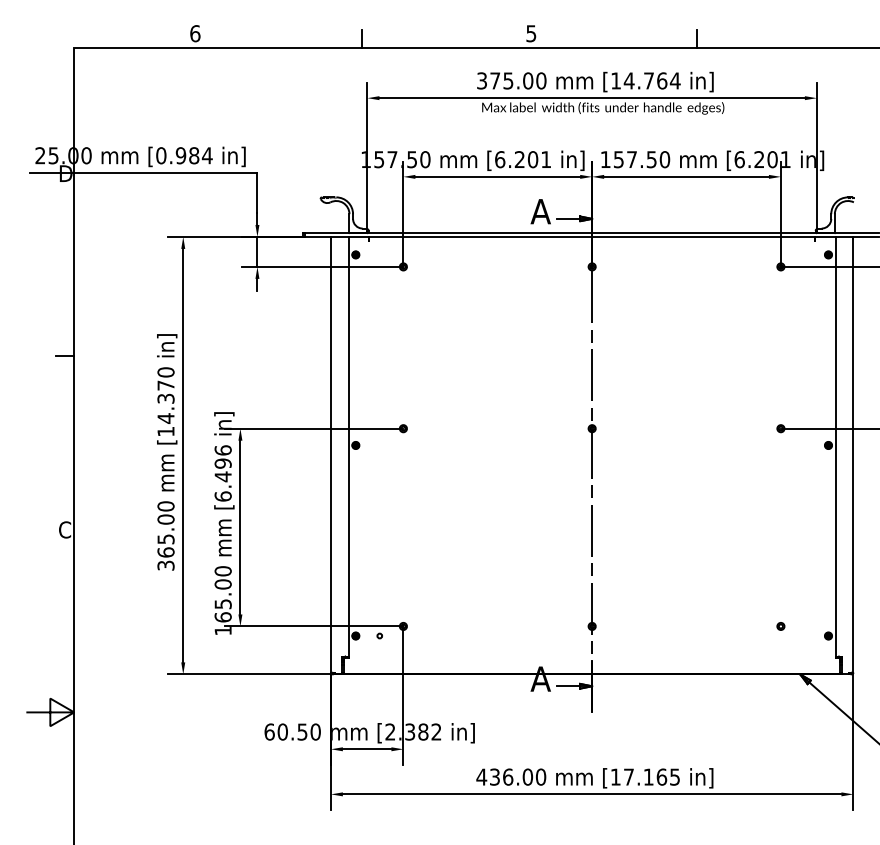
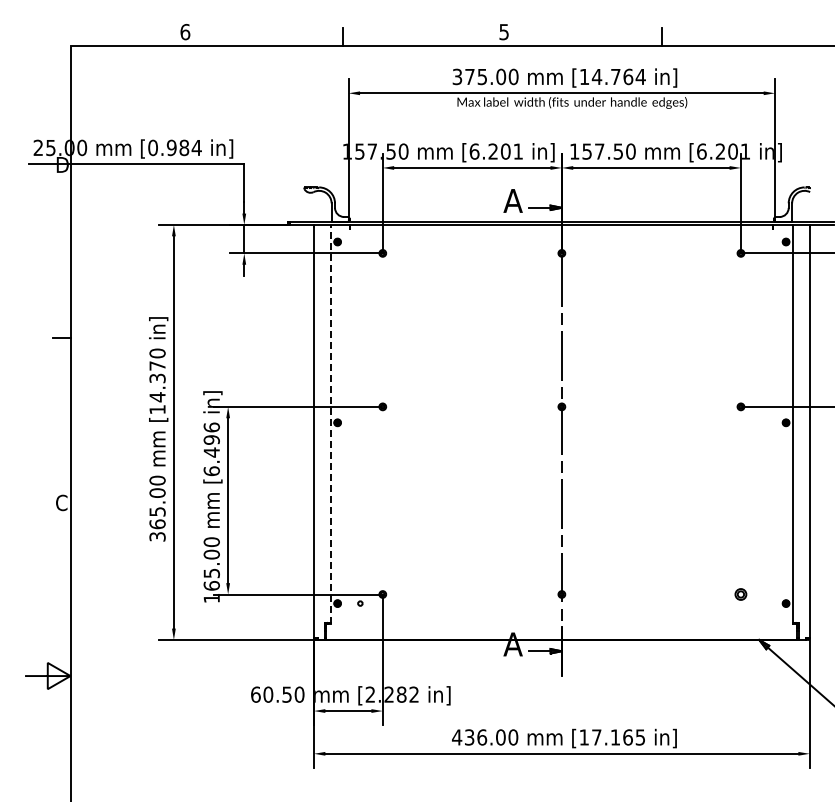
line: (348, 447) -> (330, 424), solid -> dashed
part: (780, 626) -> (740, 594), size x1.6
text: (409, 731) -> (388, 694), [2.382 -> [2.282

